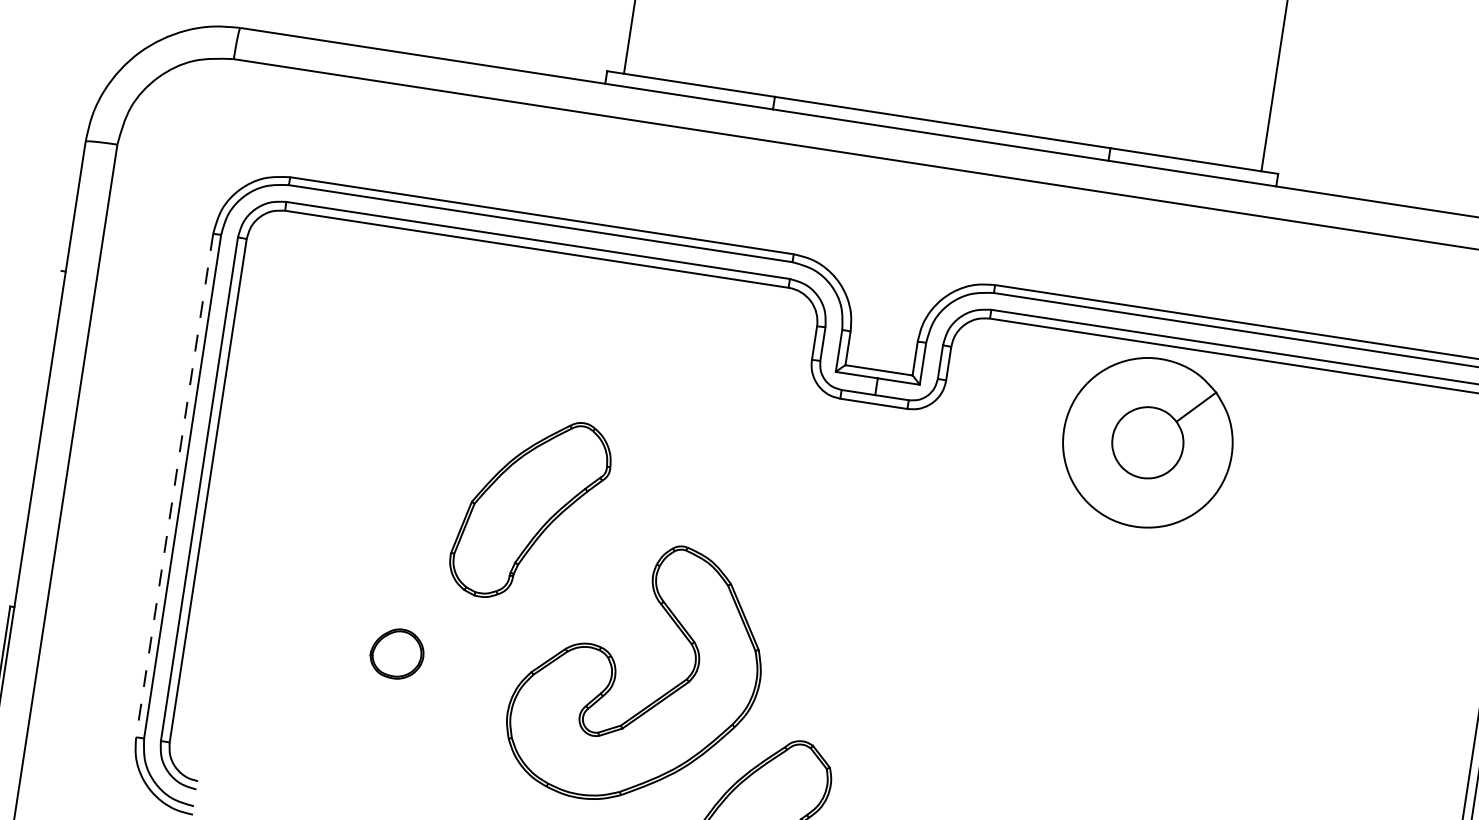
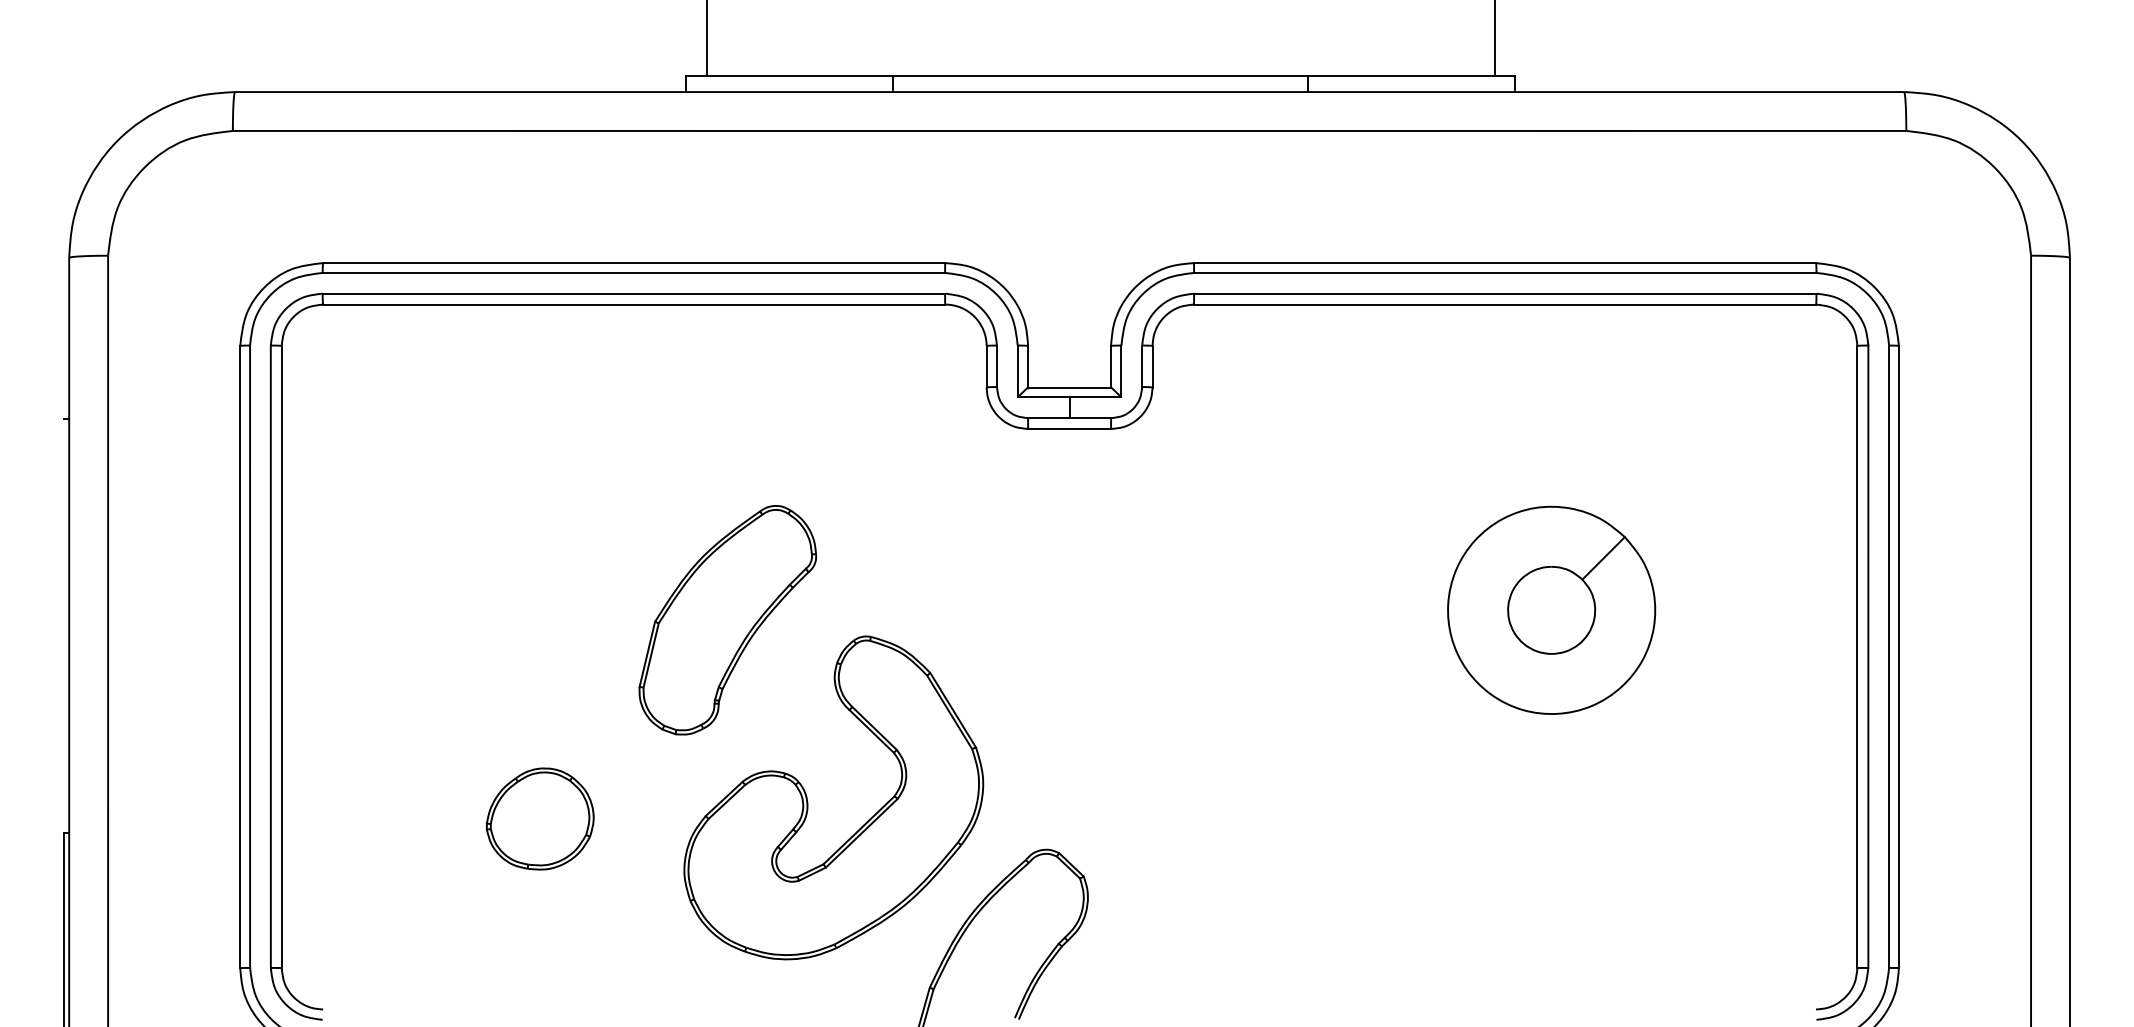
part: (1147, 442) -> (1551, 609), moved
line: (174, 486) -> (240, 657), dashed -> solid
part: (530, 509) -> (727, 620), moved
part: (396, 653) -> (539, 818), size x1.67

